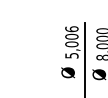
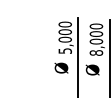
text: (71, 29) -> (64, 24), 5,006 -> 5,000

